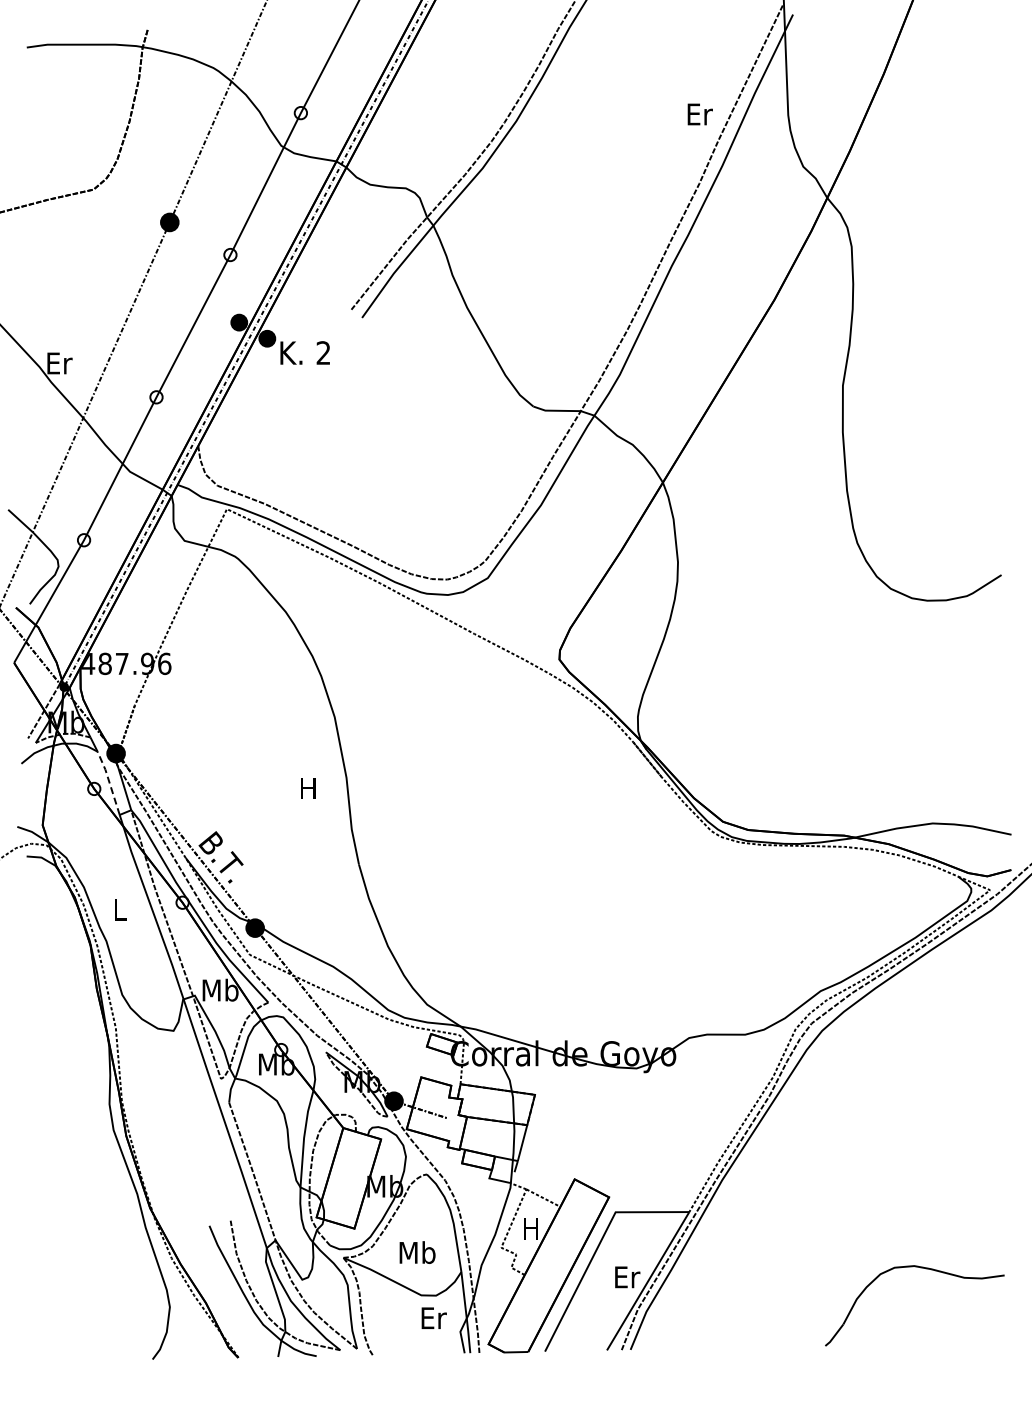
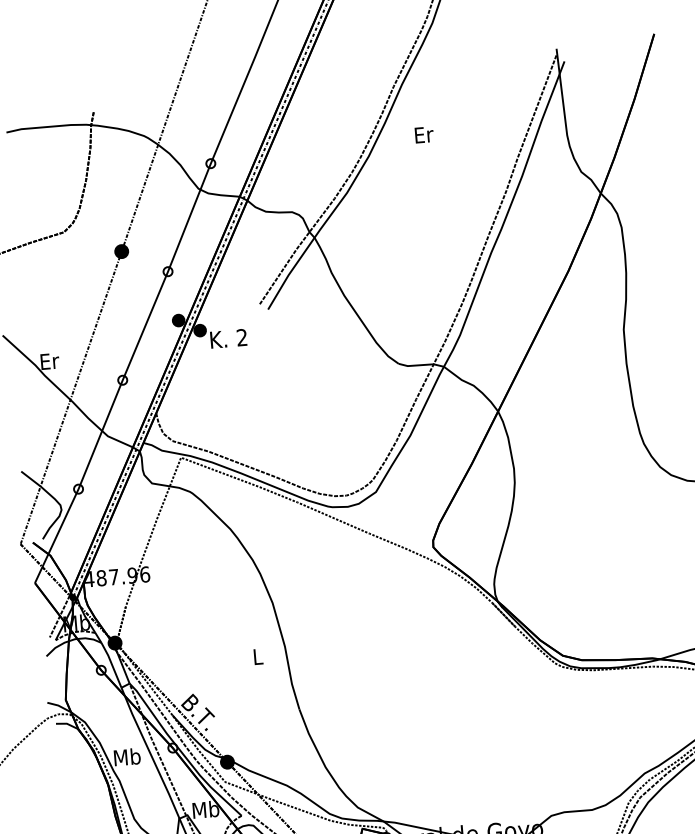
text: (699, 114) -> (423, 135), moved
line: (109, 781) -> (111, 663), dashed -> solid
text: (308, 788) -> (257, 656), H -> L
text: (119, 909) -> (127, 756), L -> Mb

